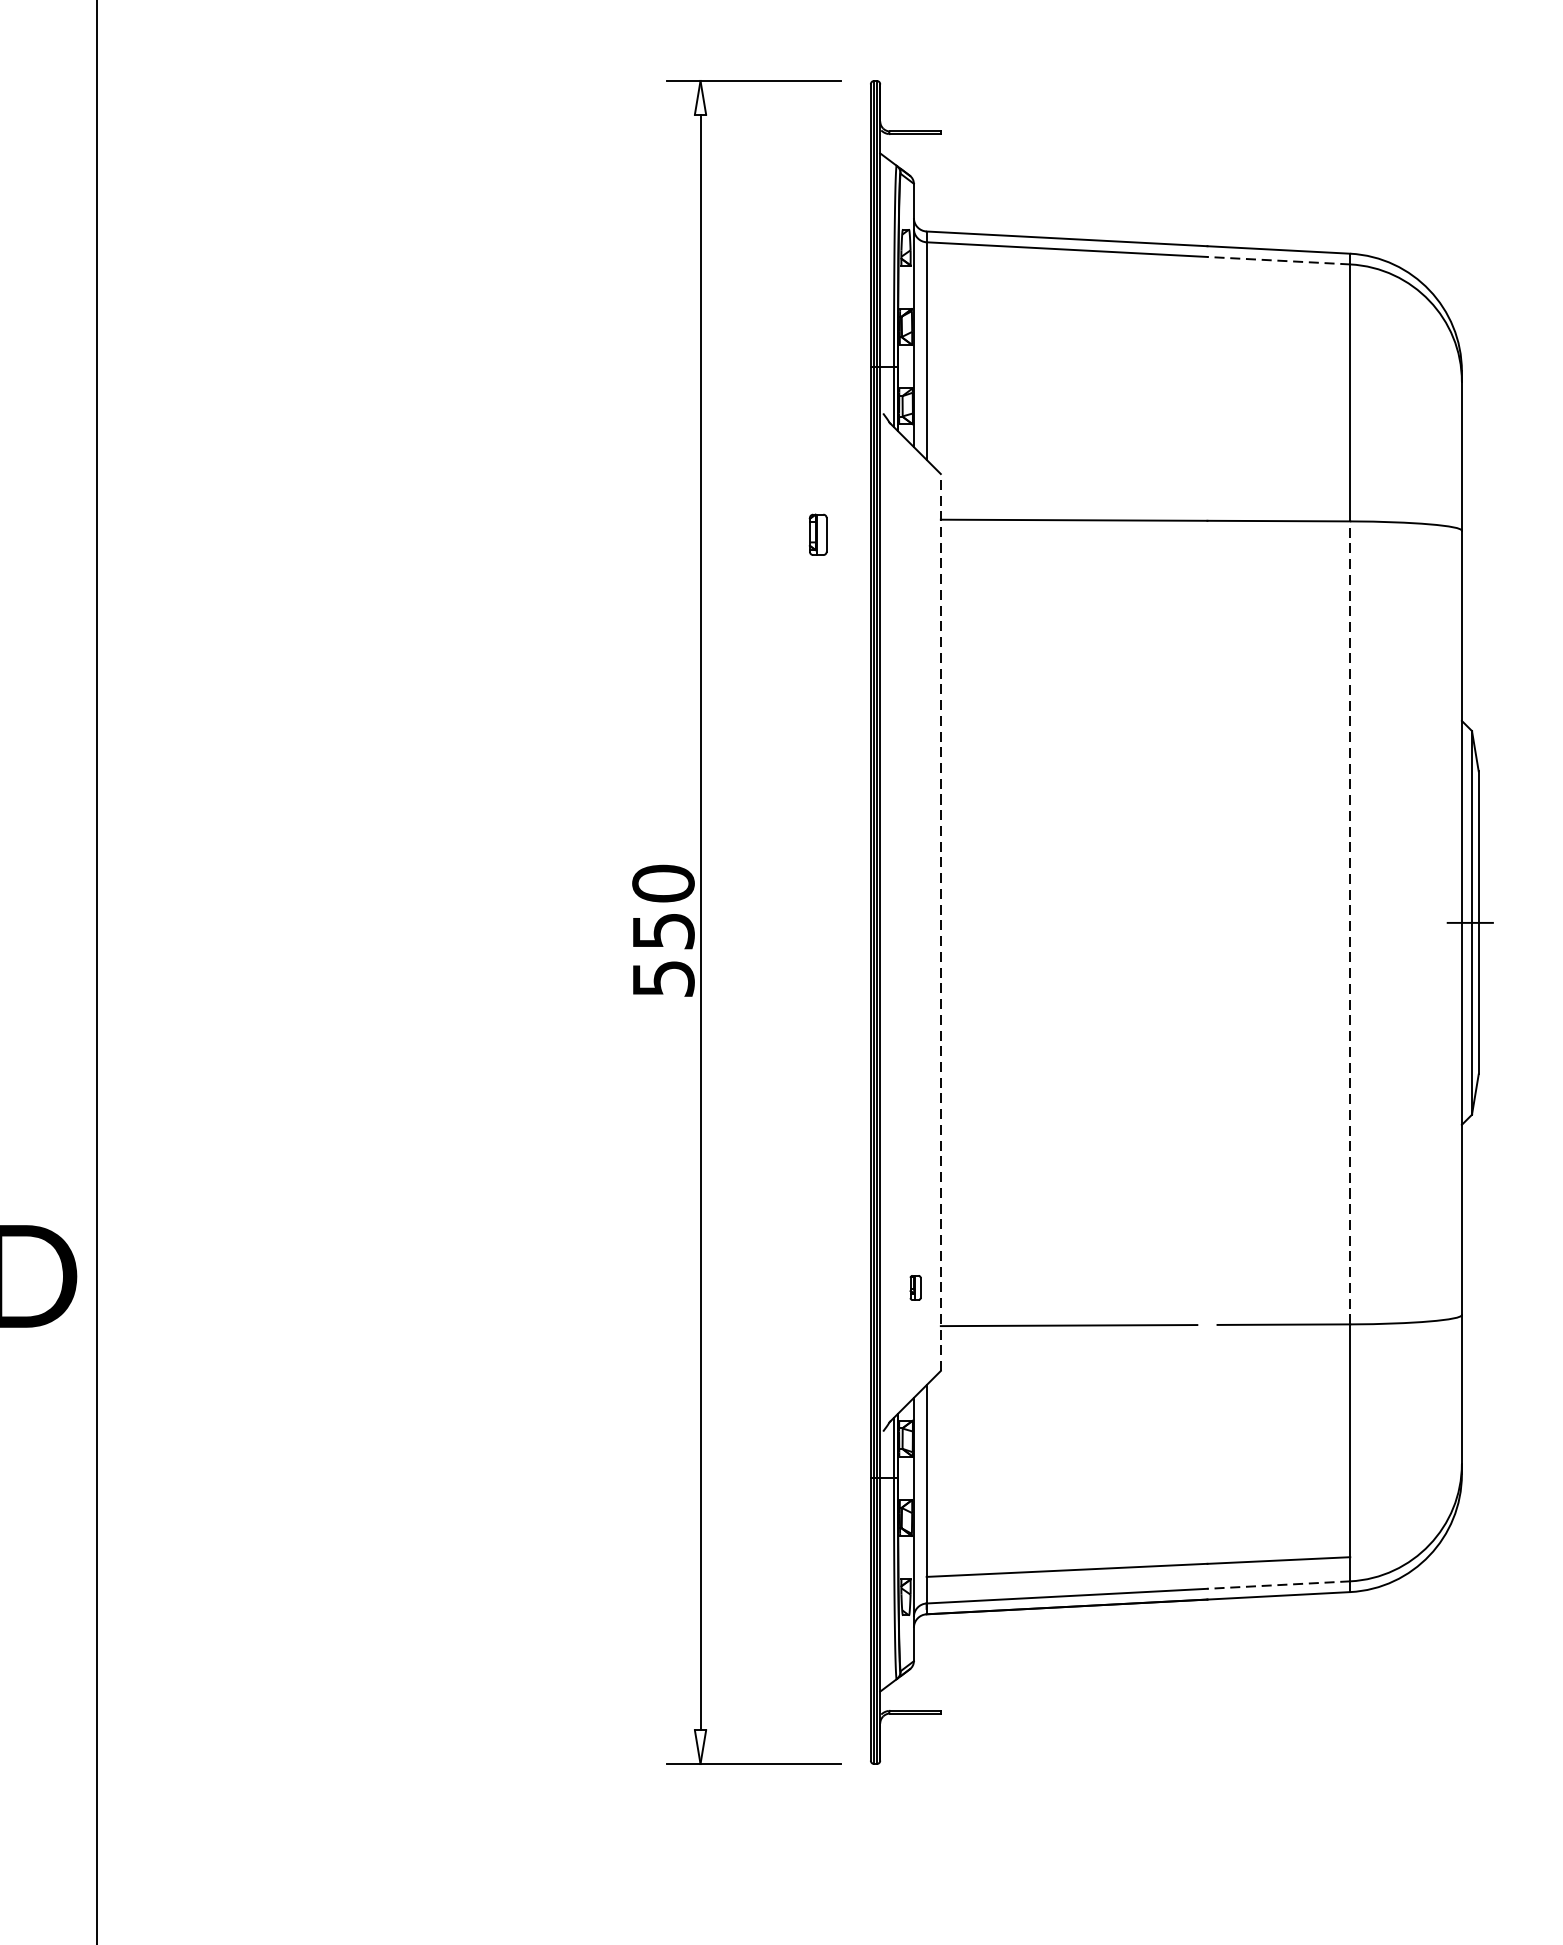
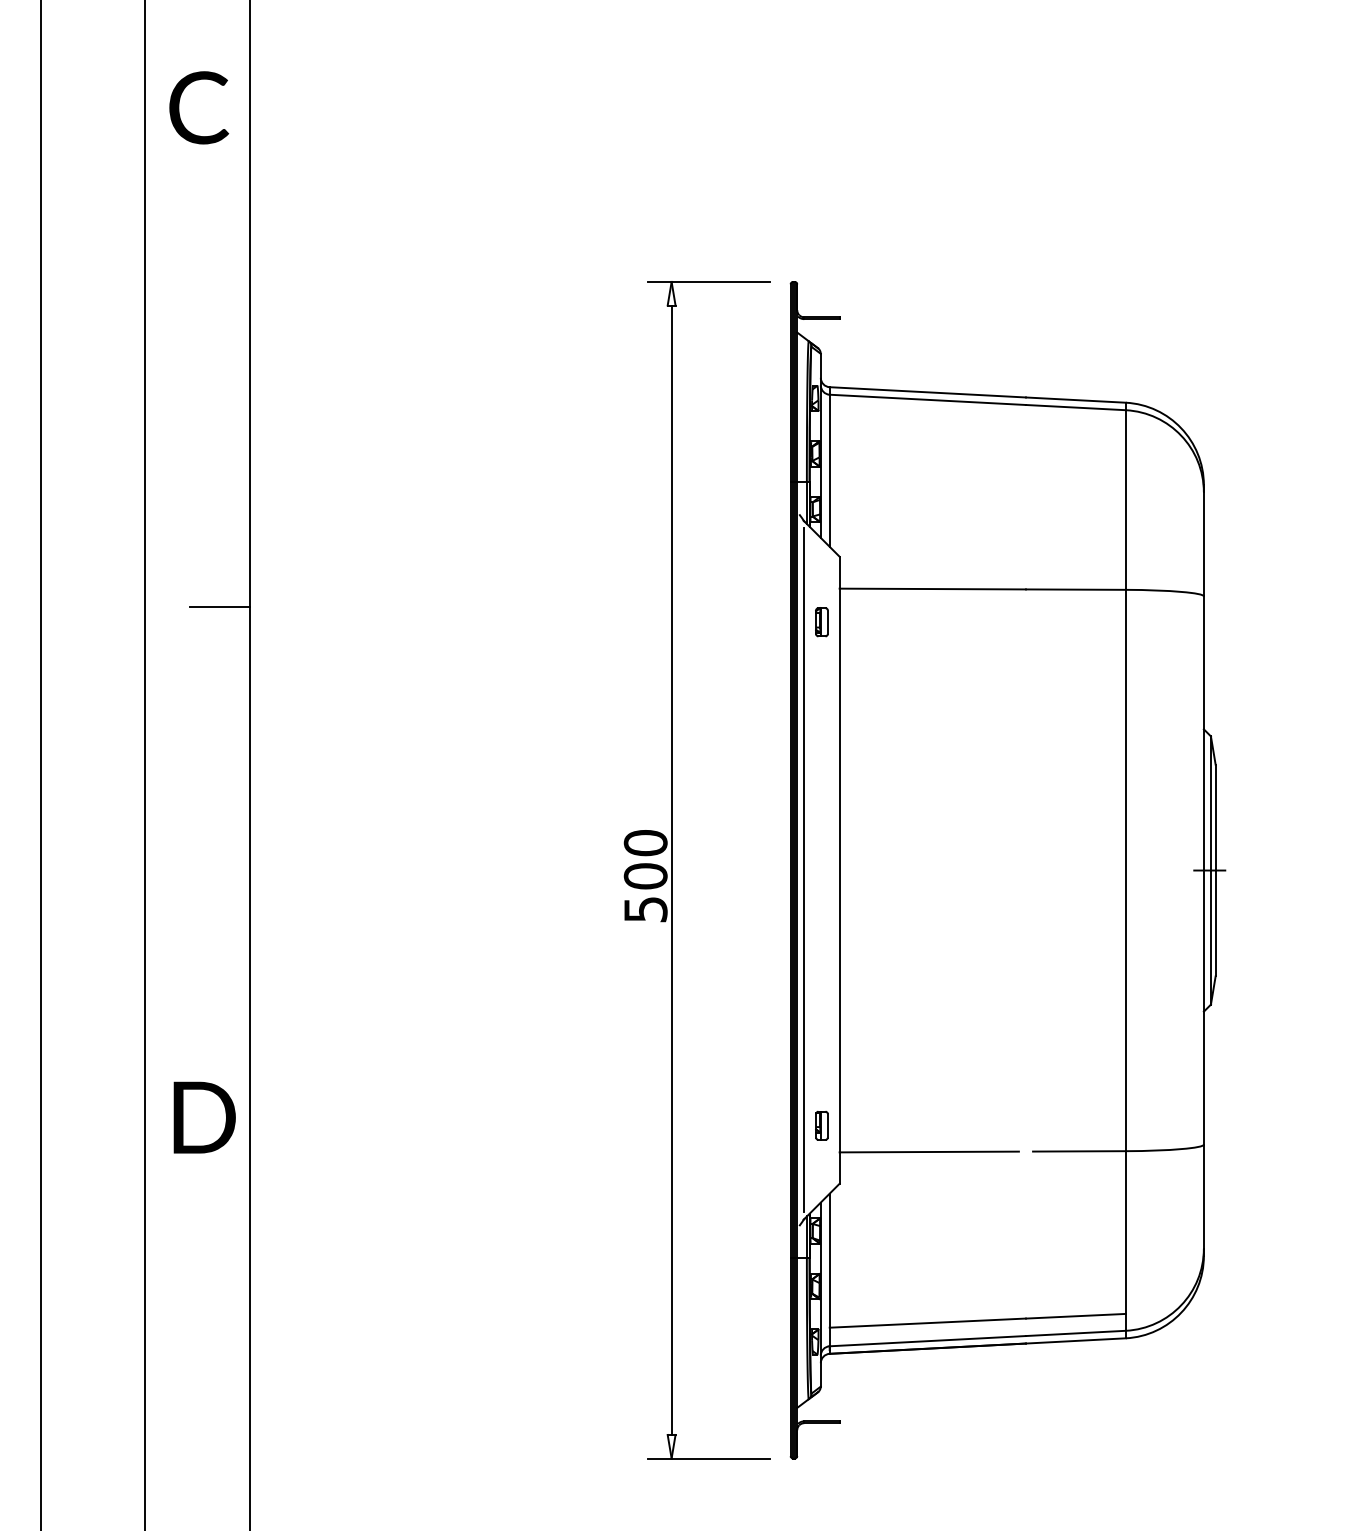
line: (1278, 260) -> (1075, 407), dashed -> solid
part: (817, 535) -> (821, 622), moved
line: (53, 546) -> (219, 607), added
line: (890, 921) -> (804, 869), added
line: (940, 922) -> (839, 870), dashed -> solid
line: (1349, 922) -> (1125, 870), dashed -> solid
text: (663, 931) -> (645, 876), 550 -> 500
part: (914, 1287) -> (821, 1125), size x1.67
line: (1278, 1585) -> (1075, 1333), dashed -> solid

